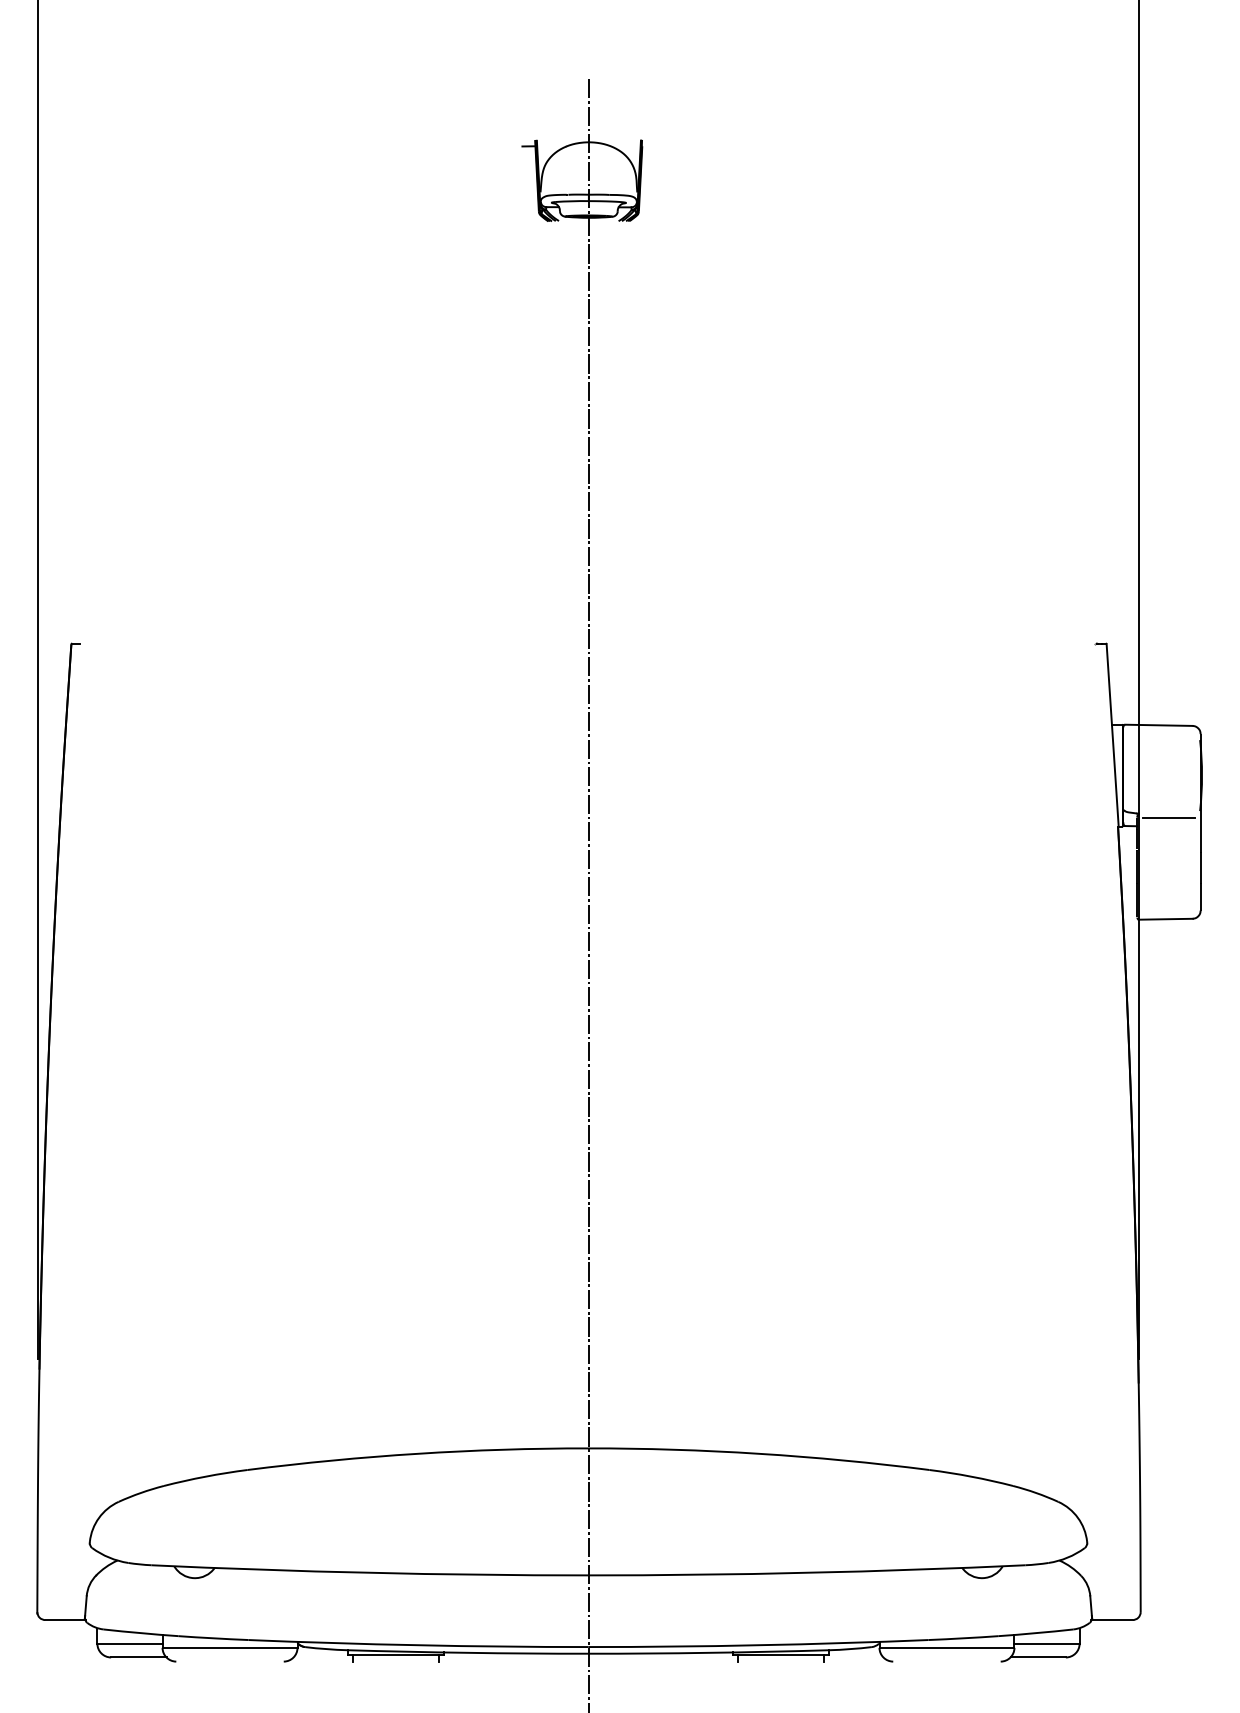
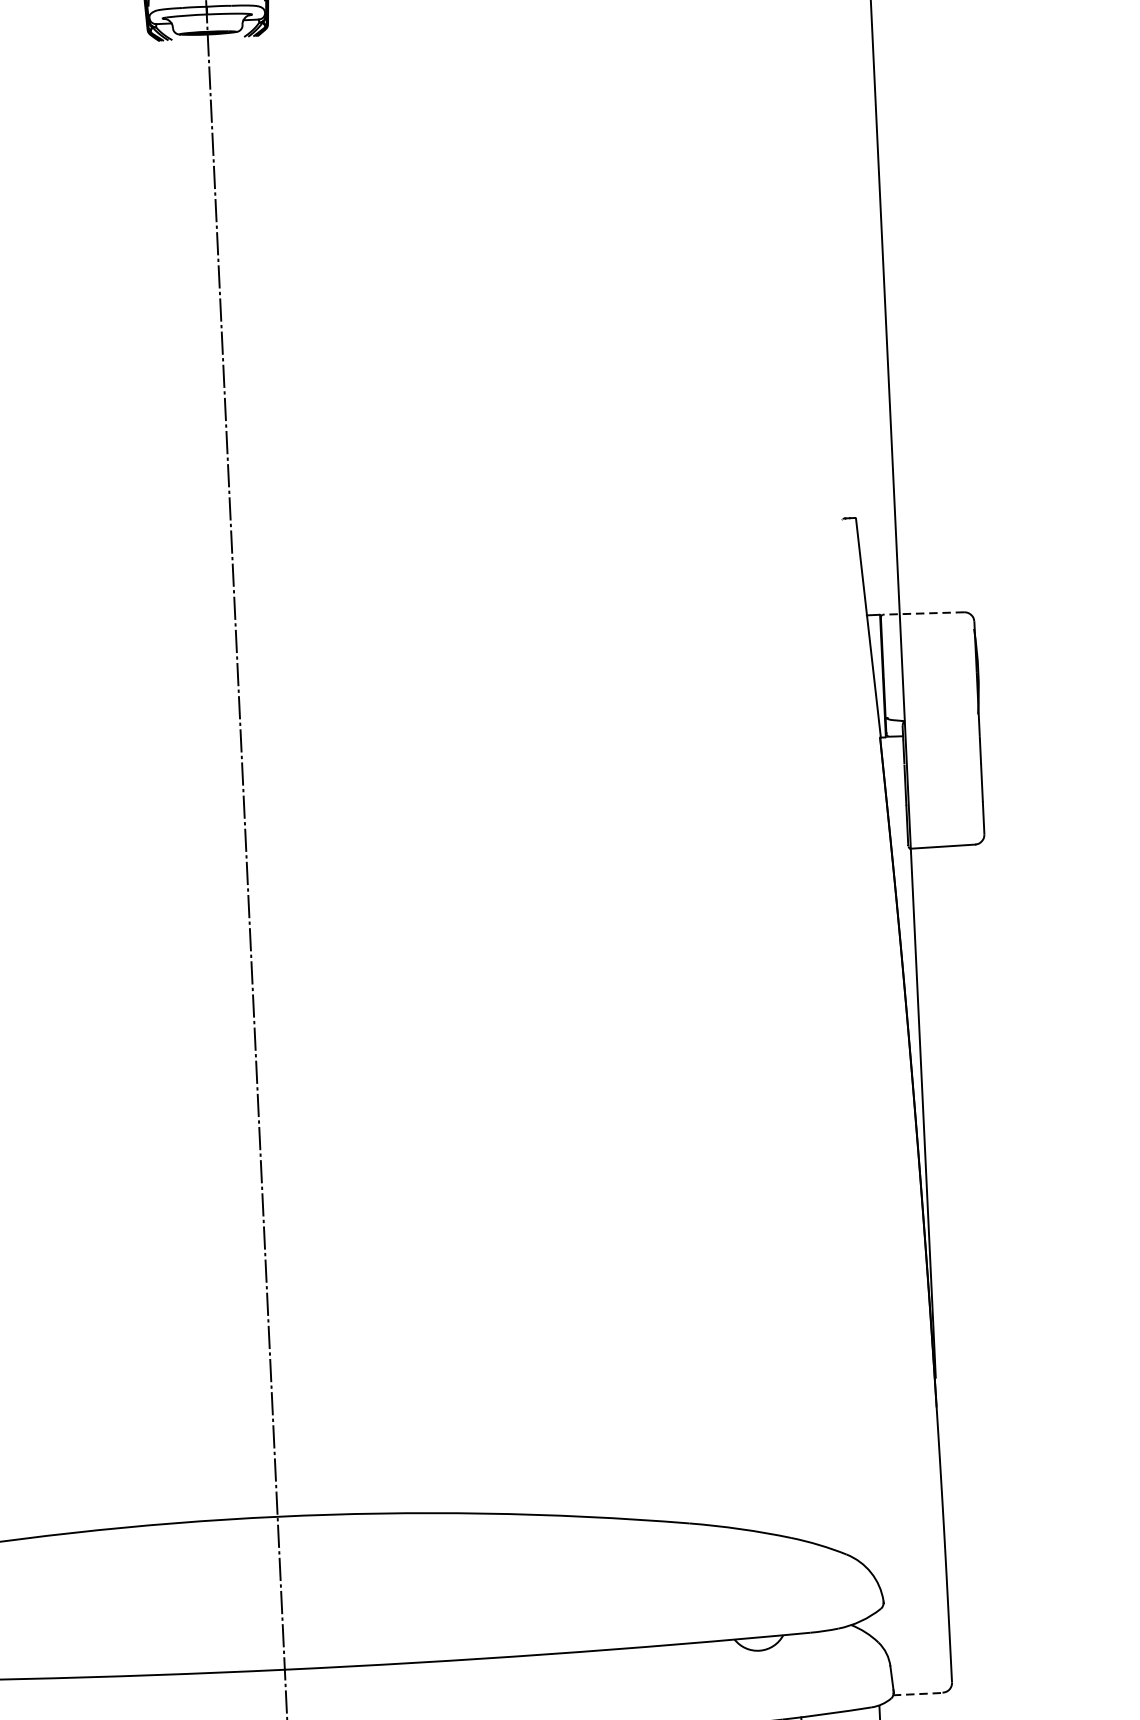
line: (1158, 725) -> (923, 613), solid -> dashed
line: (1168, 818) -> (940, 725), removed
line: (1111, 1620) -> (917, 1694), solid -> dashed

